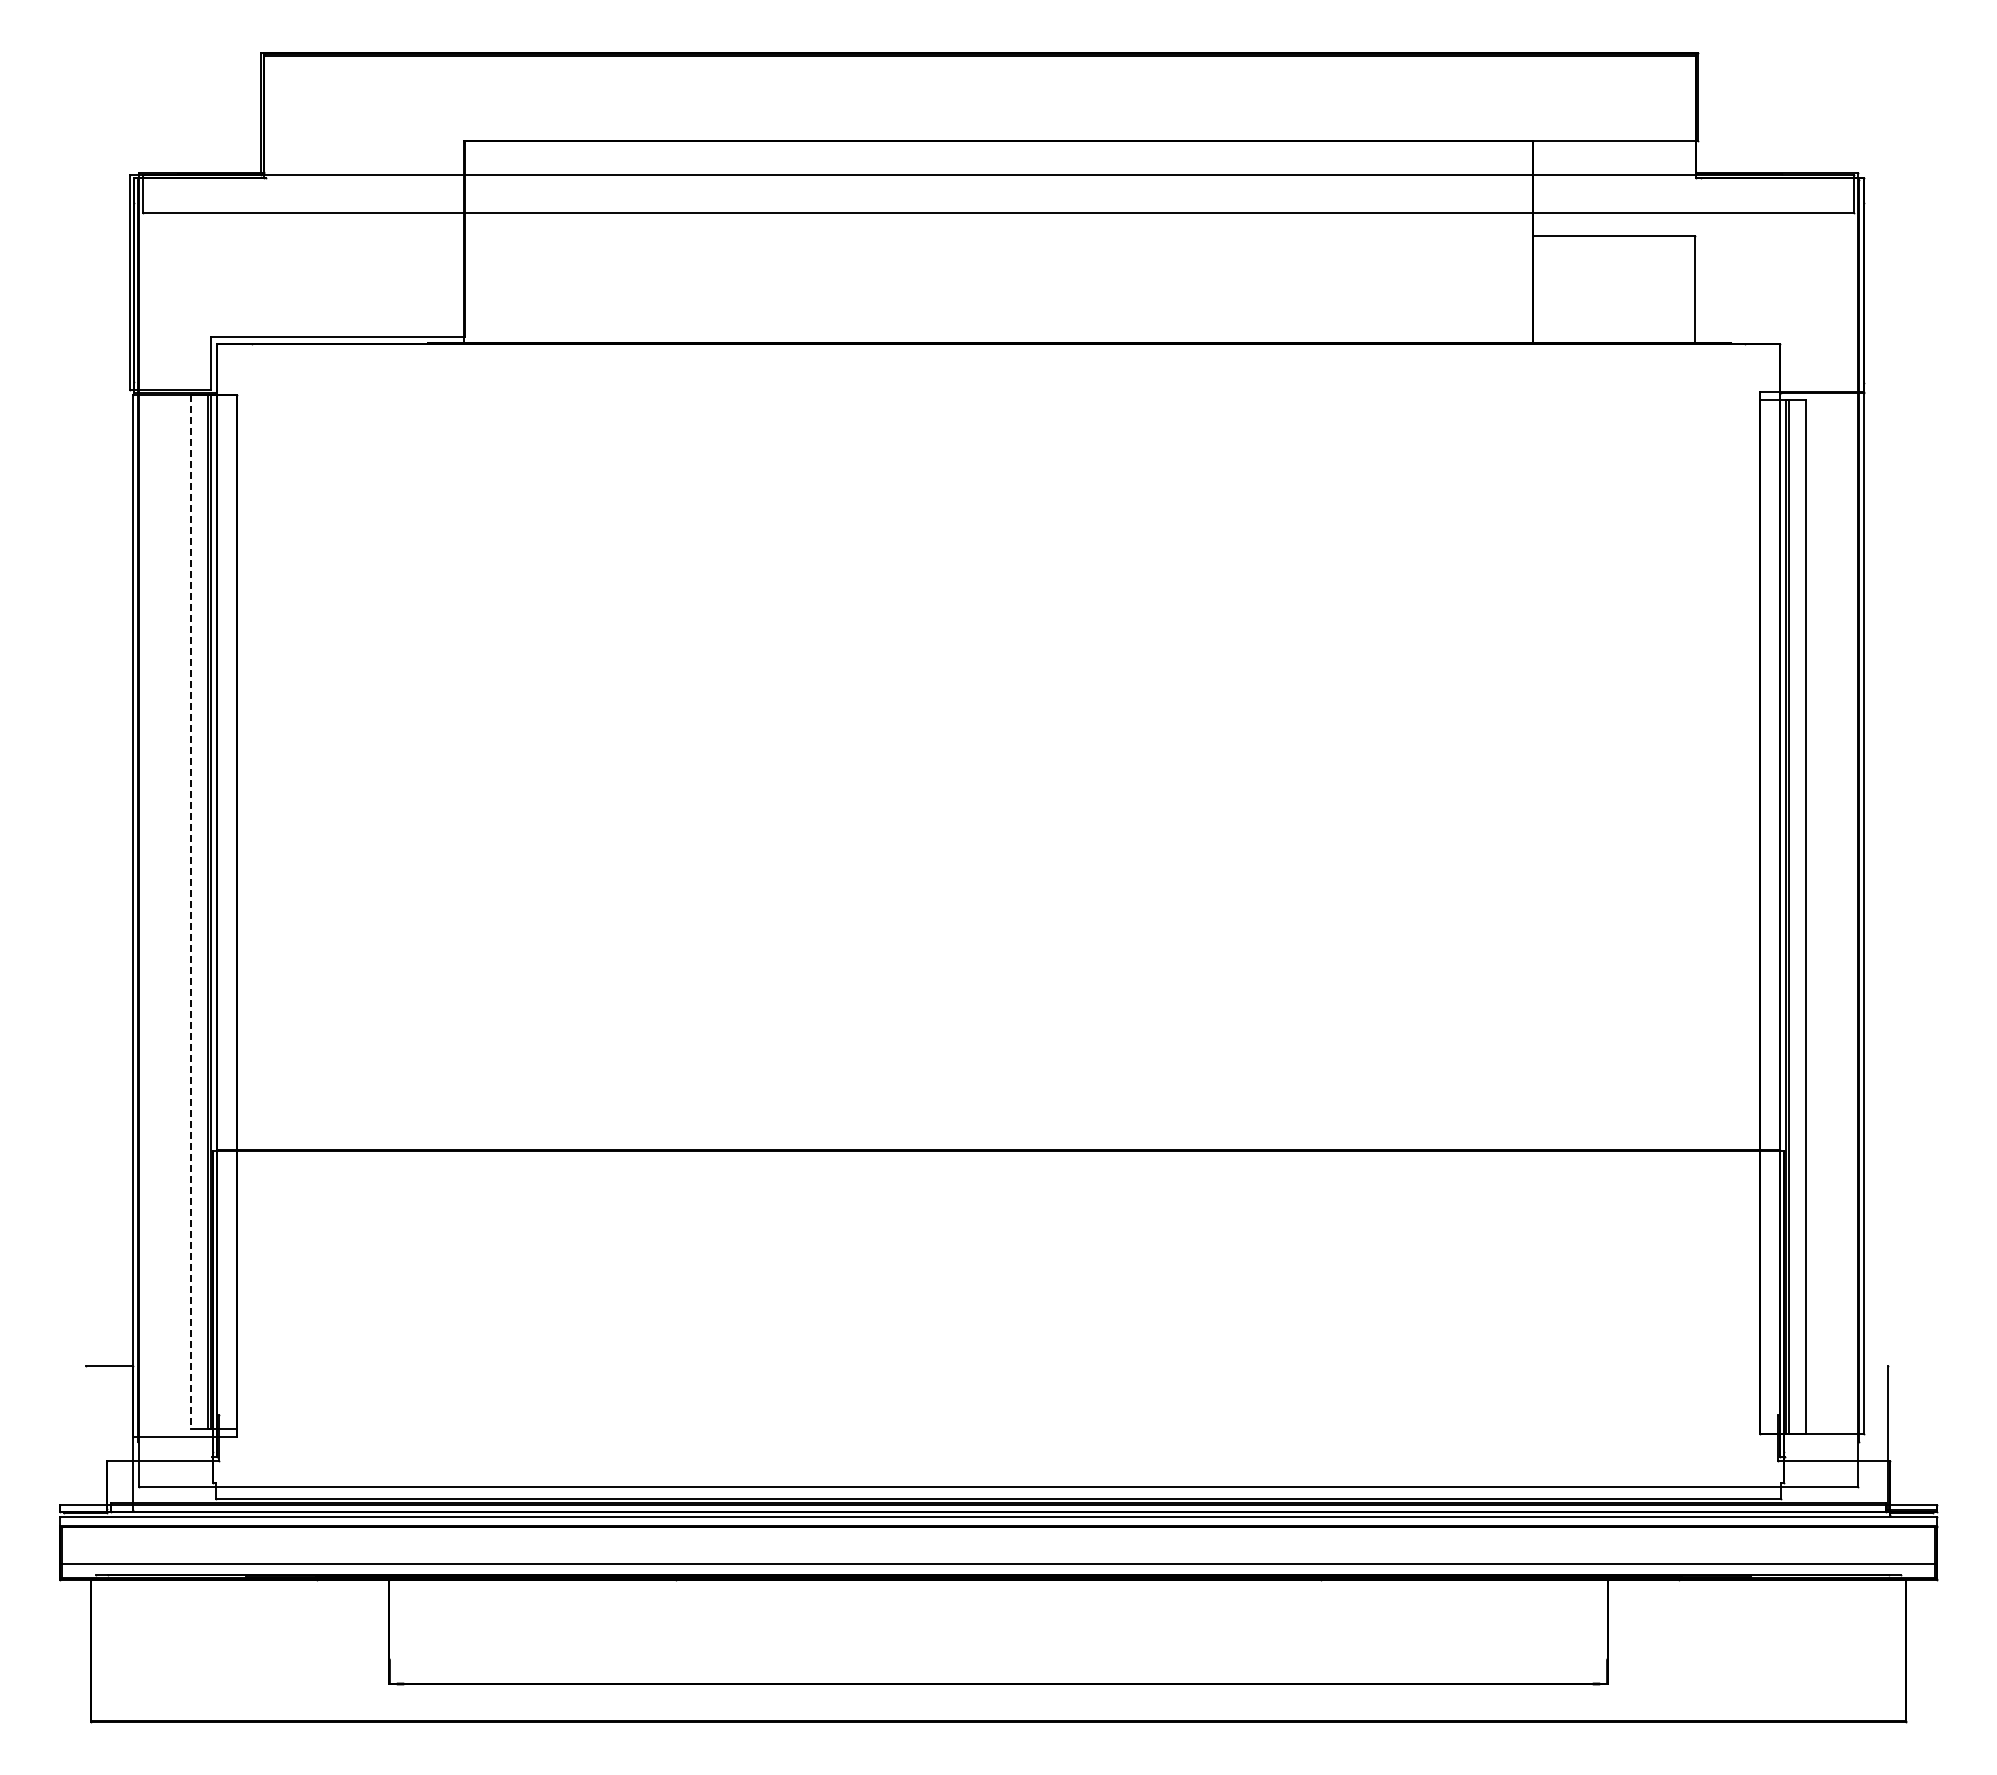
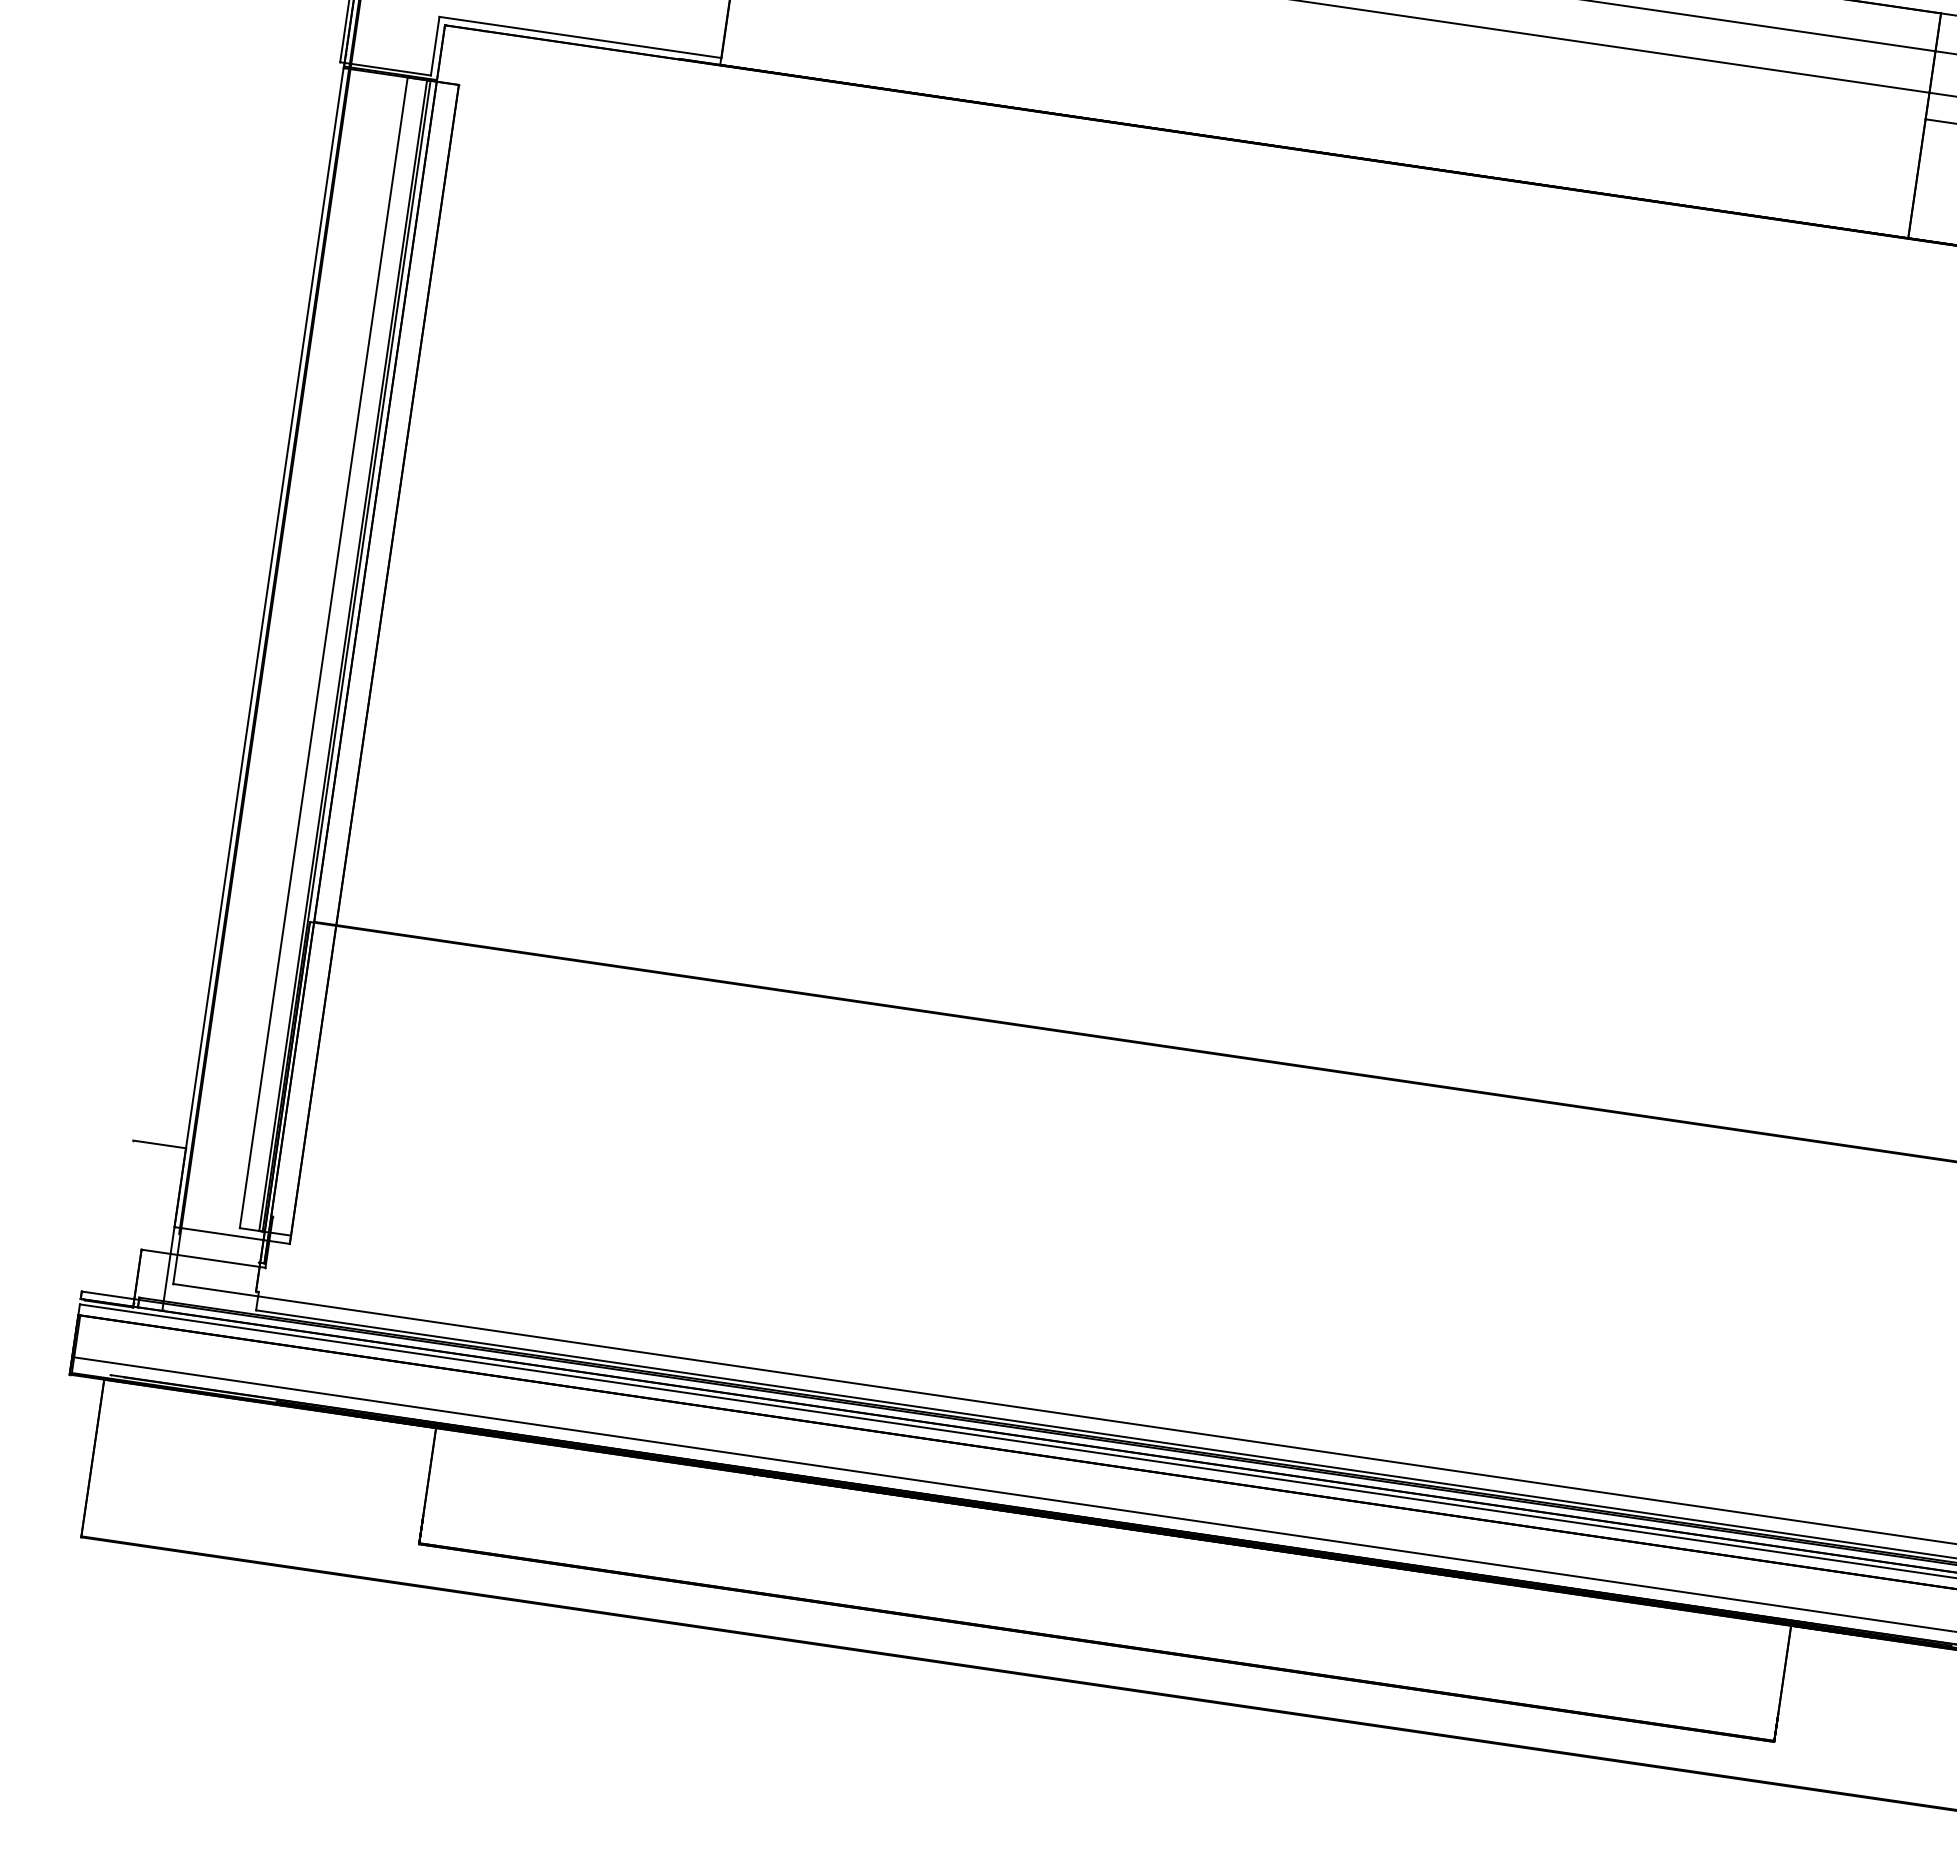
line: (190, 912) -> (323, 653), dashed -> solid

